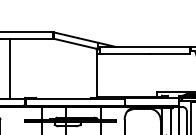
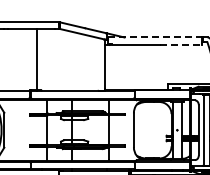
line: (145, 46) -> (155, 37), solid -> dashed
line: (170, 53) -> (181, 44), solid -> dashed
line: (10, 68) -> (37, 59), moved

